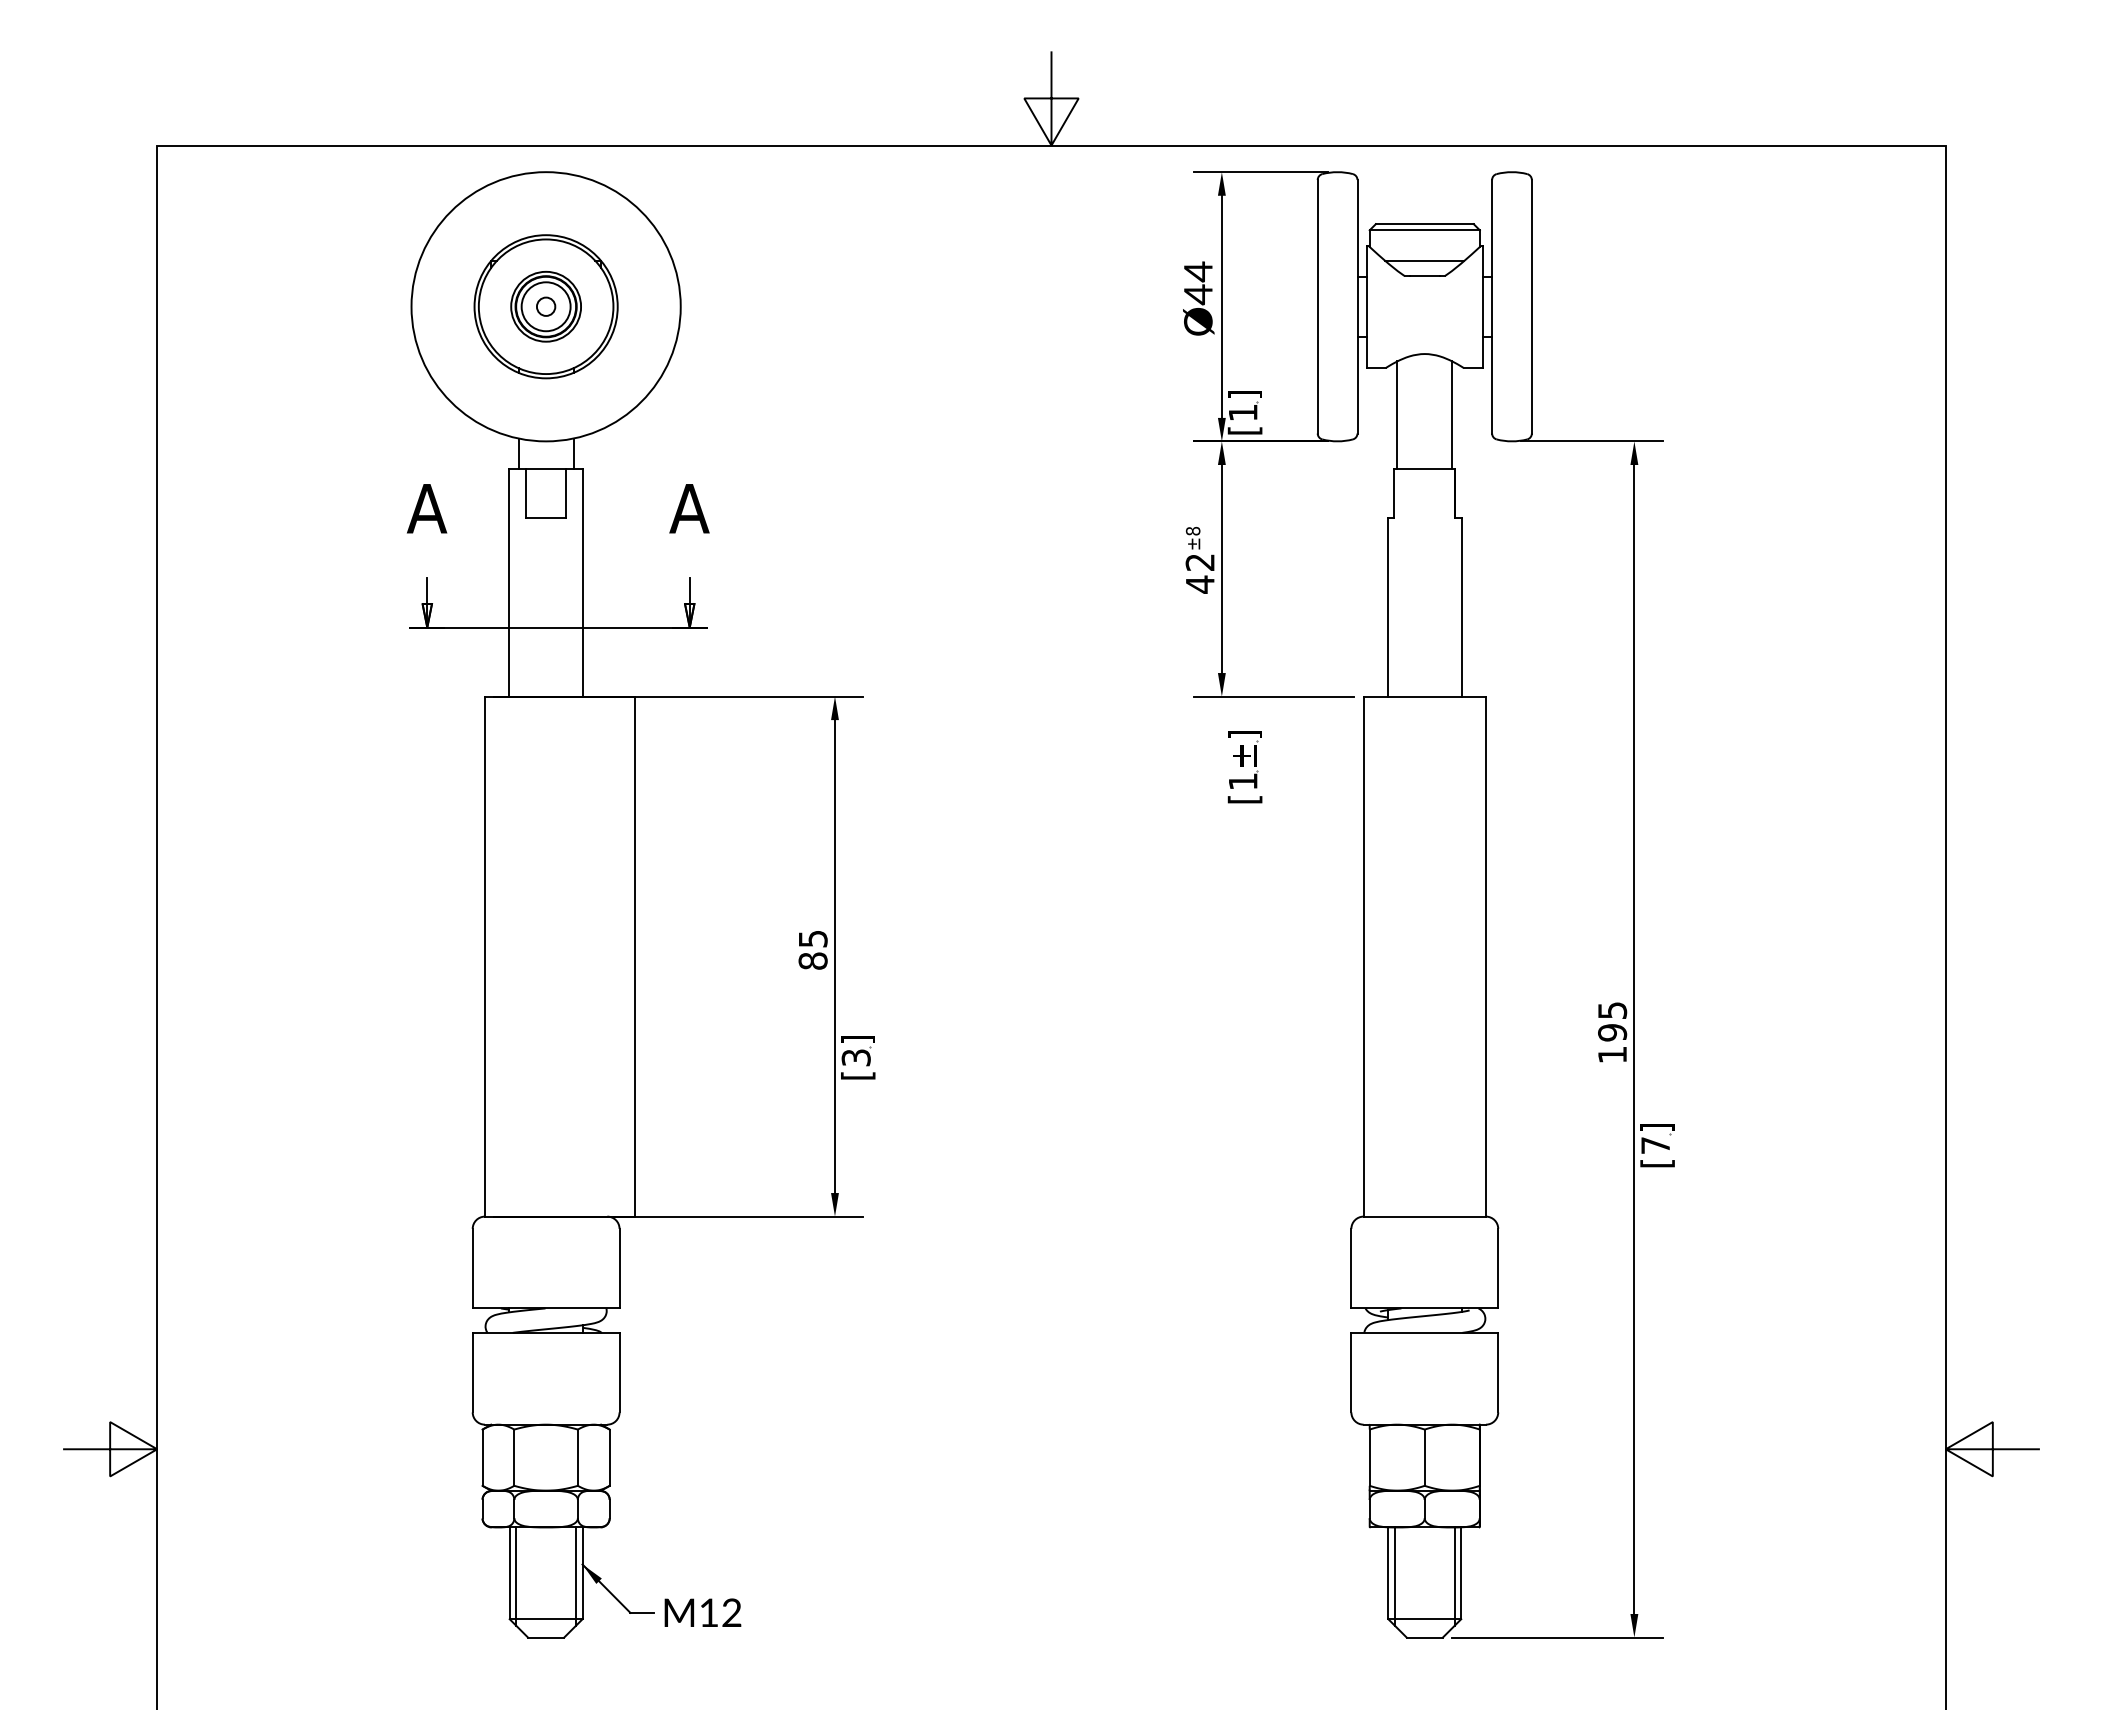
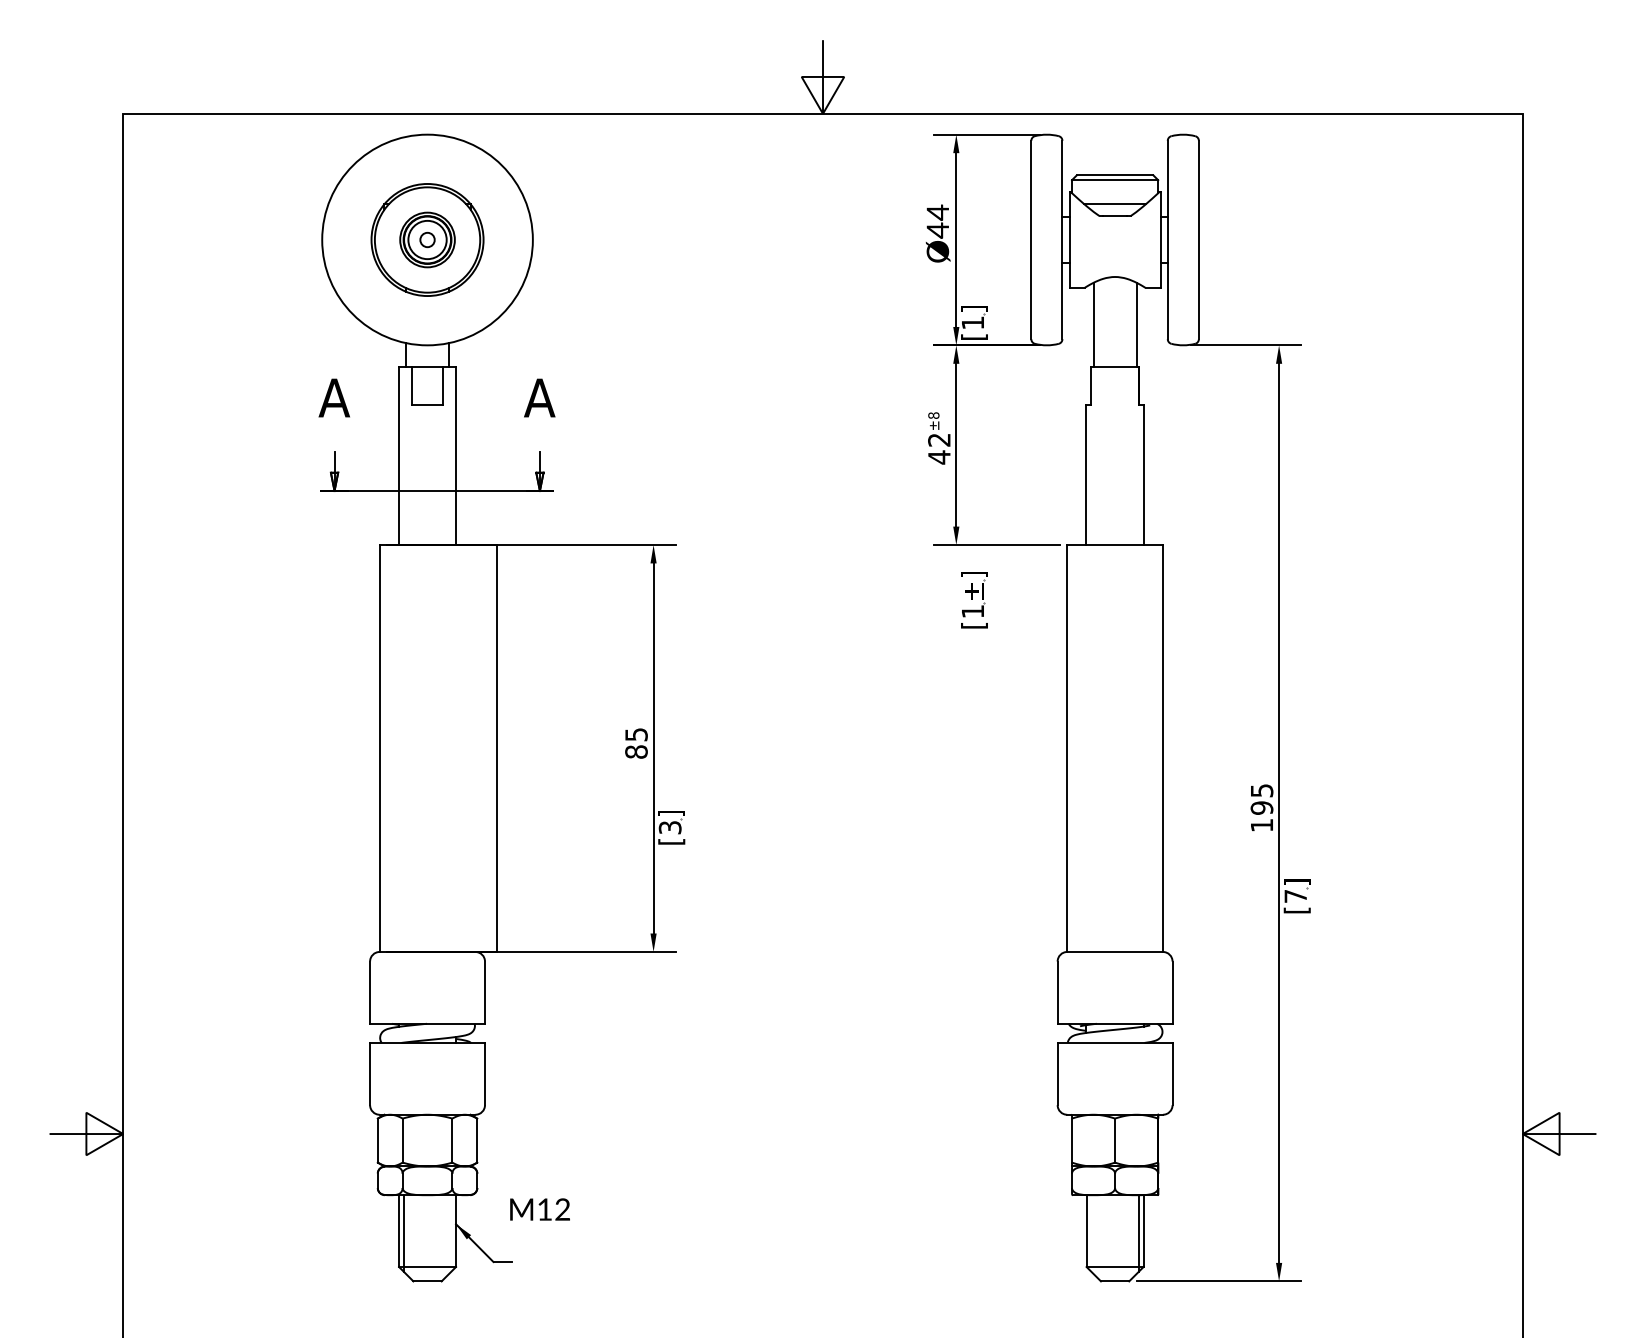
line: (576, 1576) -> (451, 1233), removed
line: (1394, 1576) -> (1091, 1233), removed
text: (702, 1612) -> (539, 1209), moved

